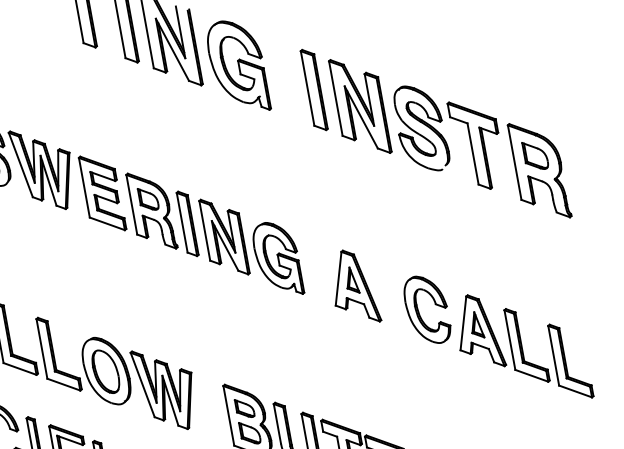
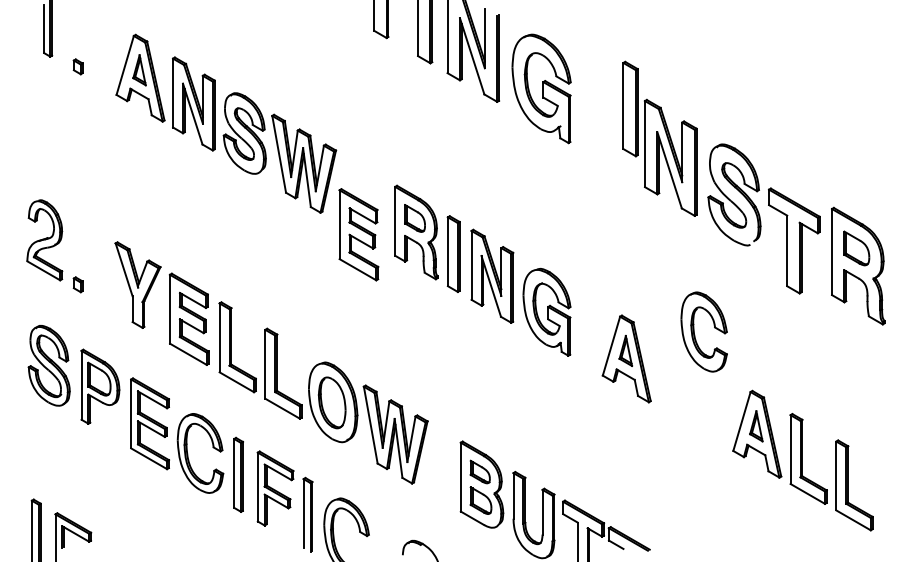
part: (314, 89) -> (630, 108), moved
part: (477, 143) -> (794, 240), moved
part: (102, 193) -> (358, 234), moved
part: (420, 314) -> (695, 335), moved

